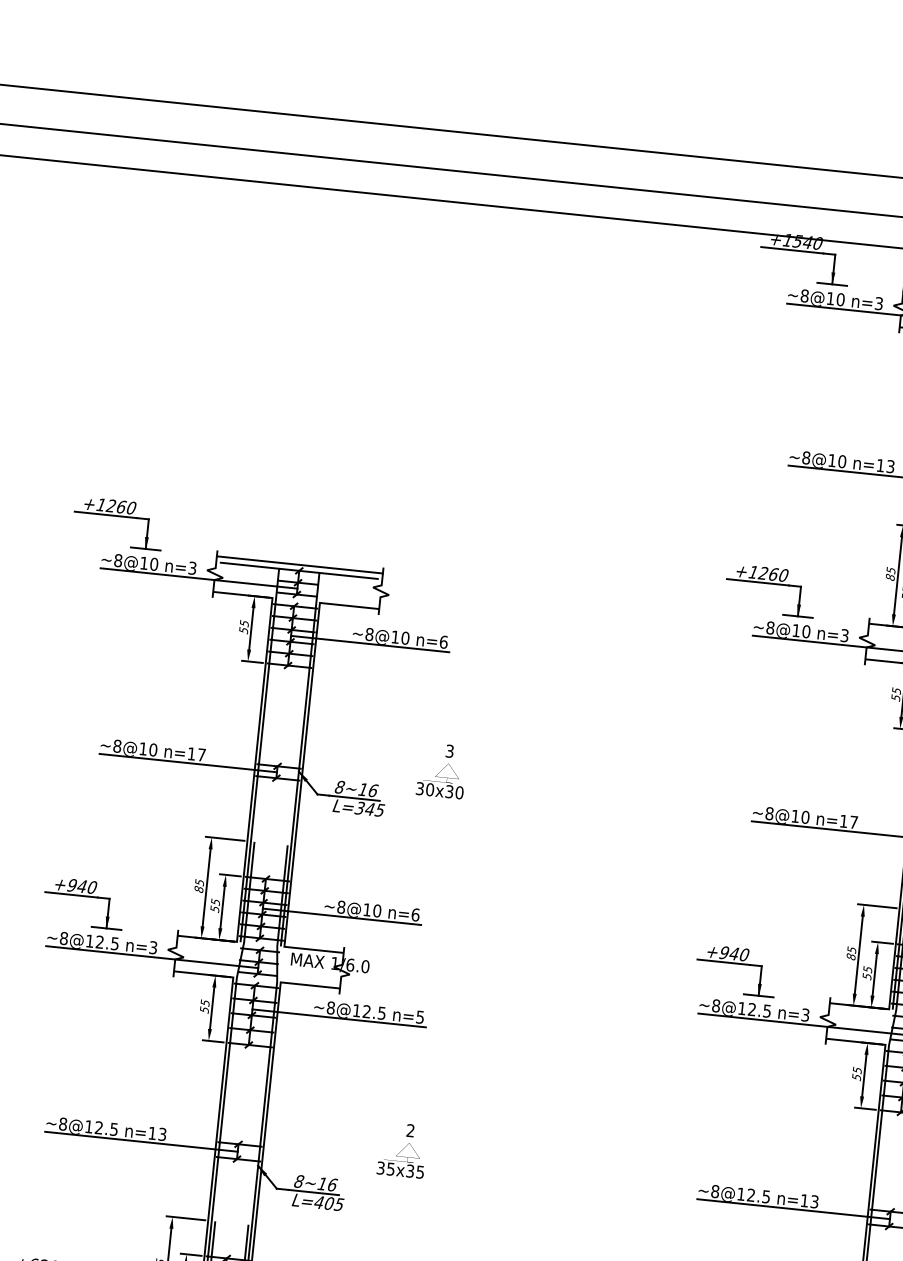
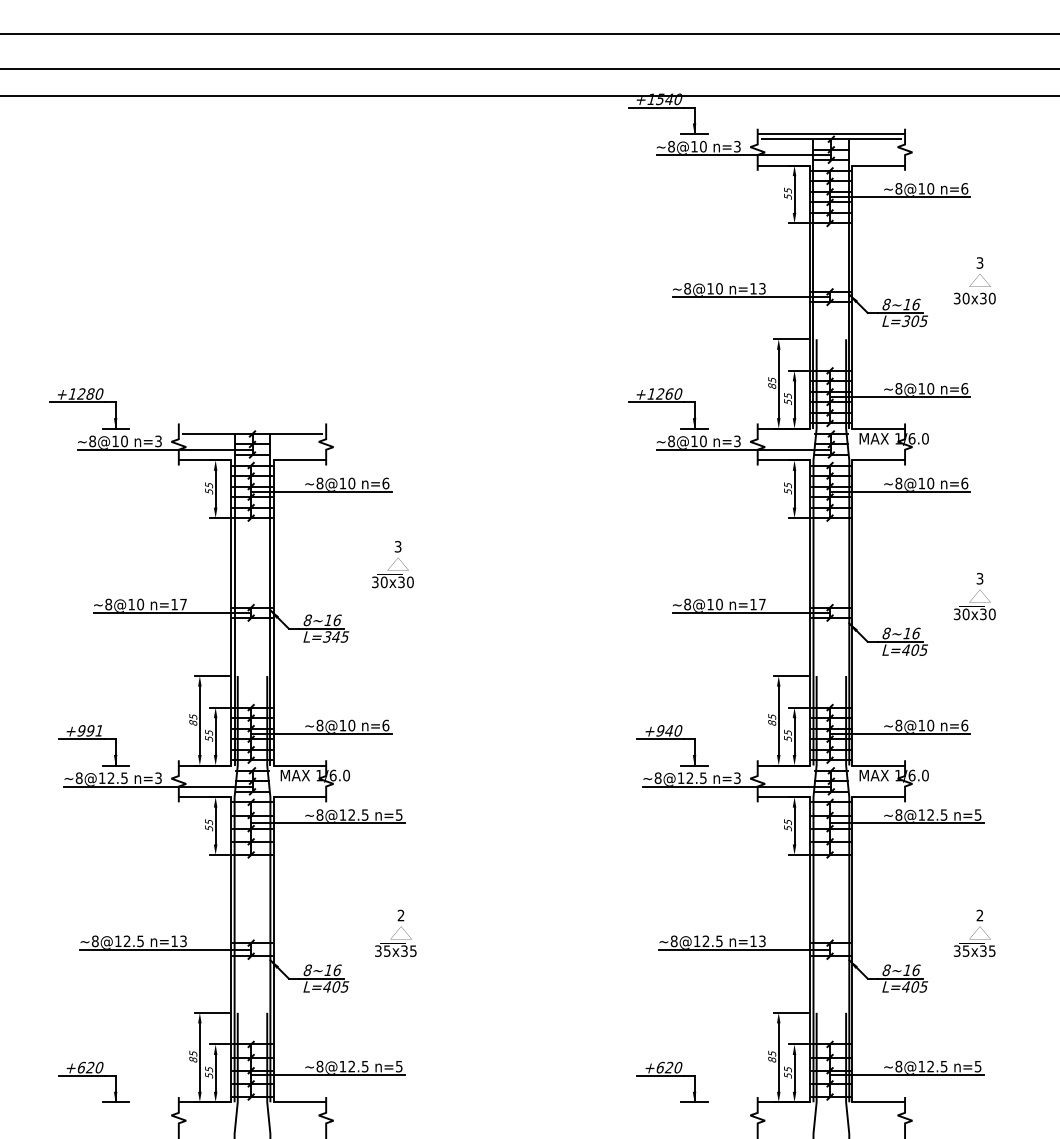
text: (121, 506) -> (90, 393), +1260 -> +1280
line: (299, 564) -> (252, 428), removed
text: (441, 770) -> (392, 564), moved
text: (86, 886) -> (94, 730), +940 -> +991

